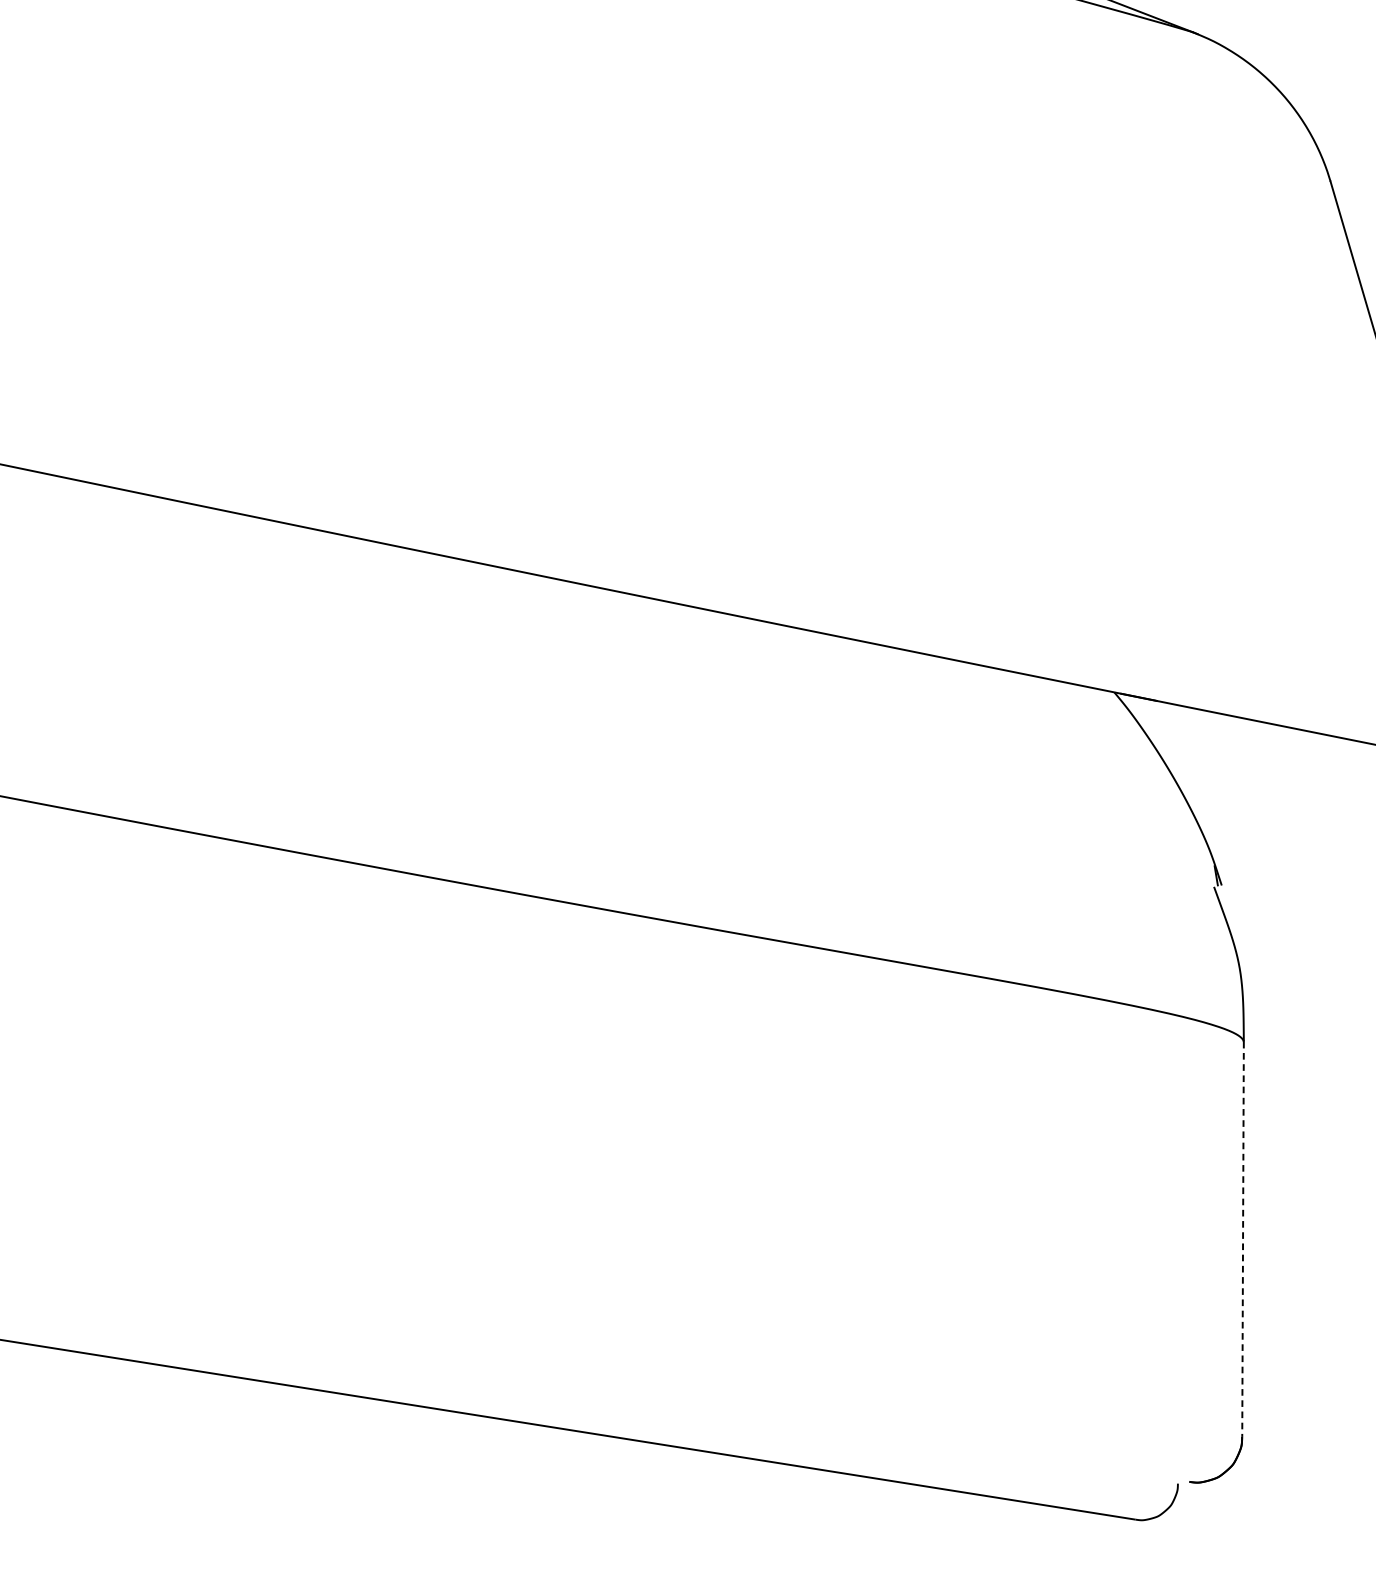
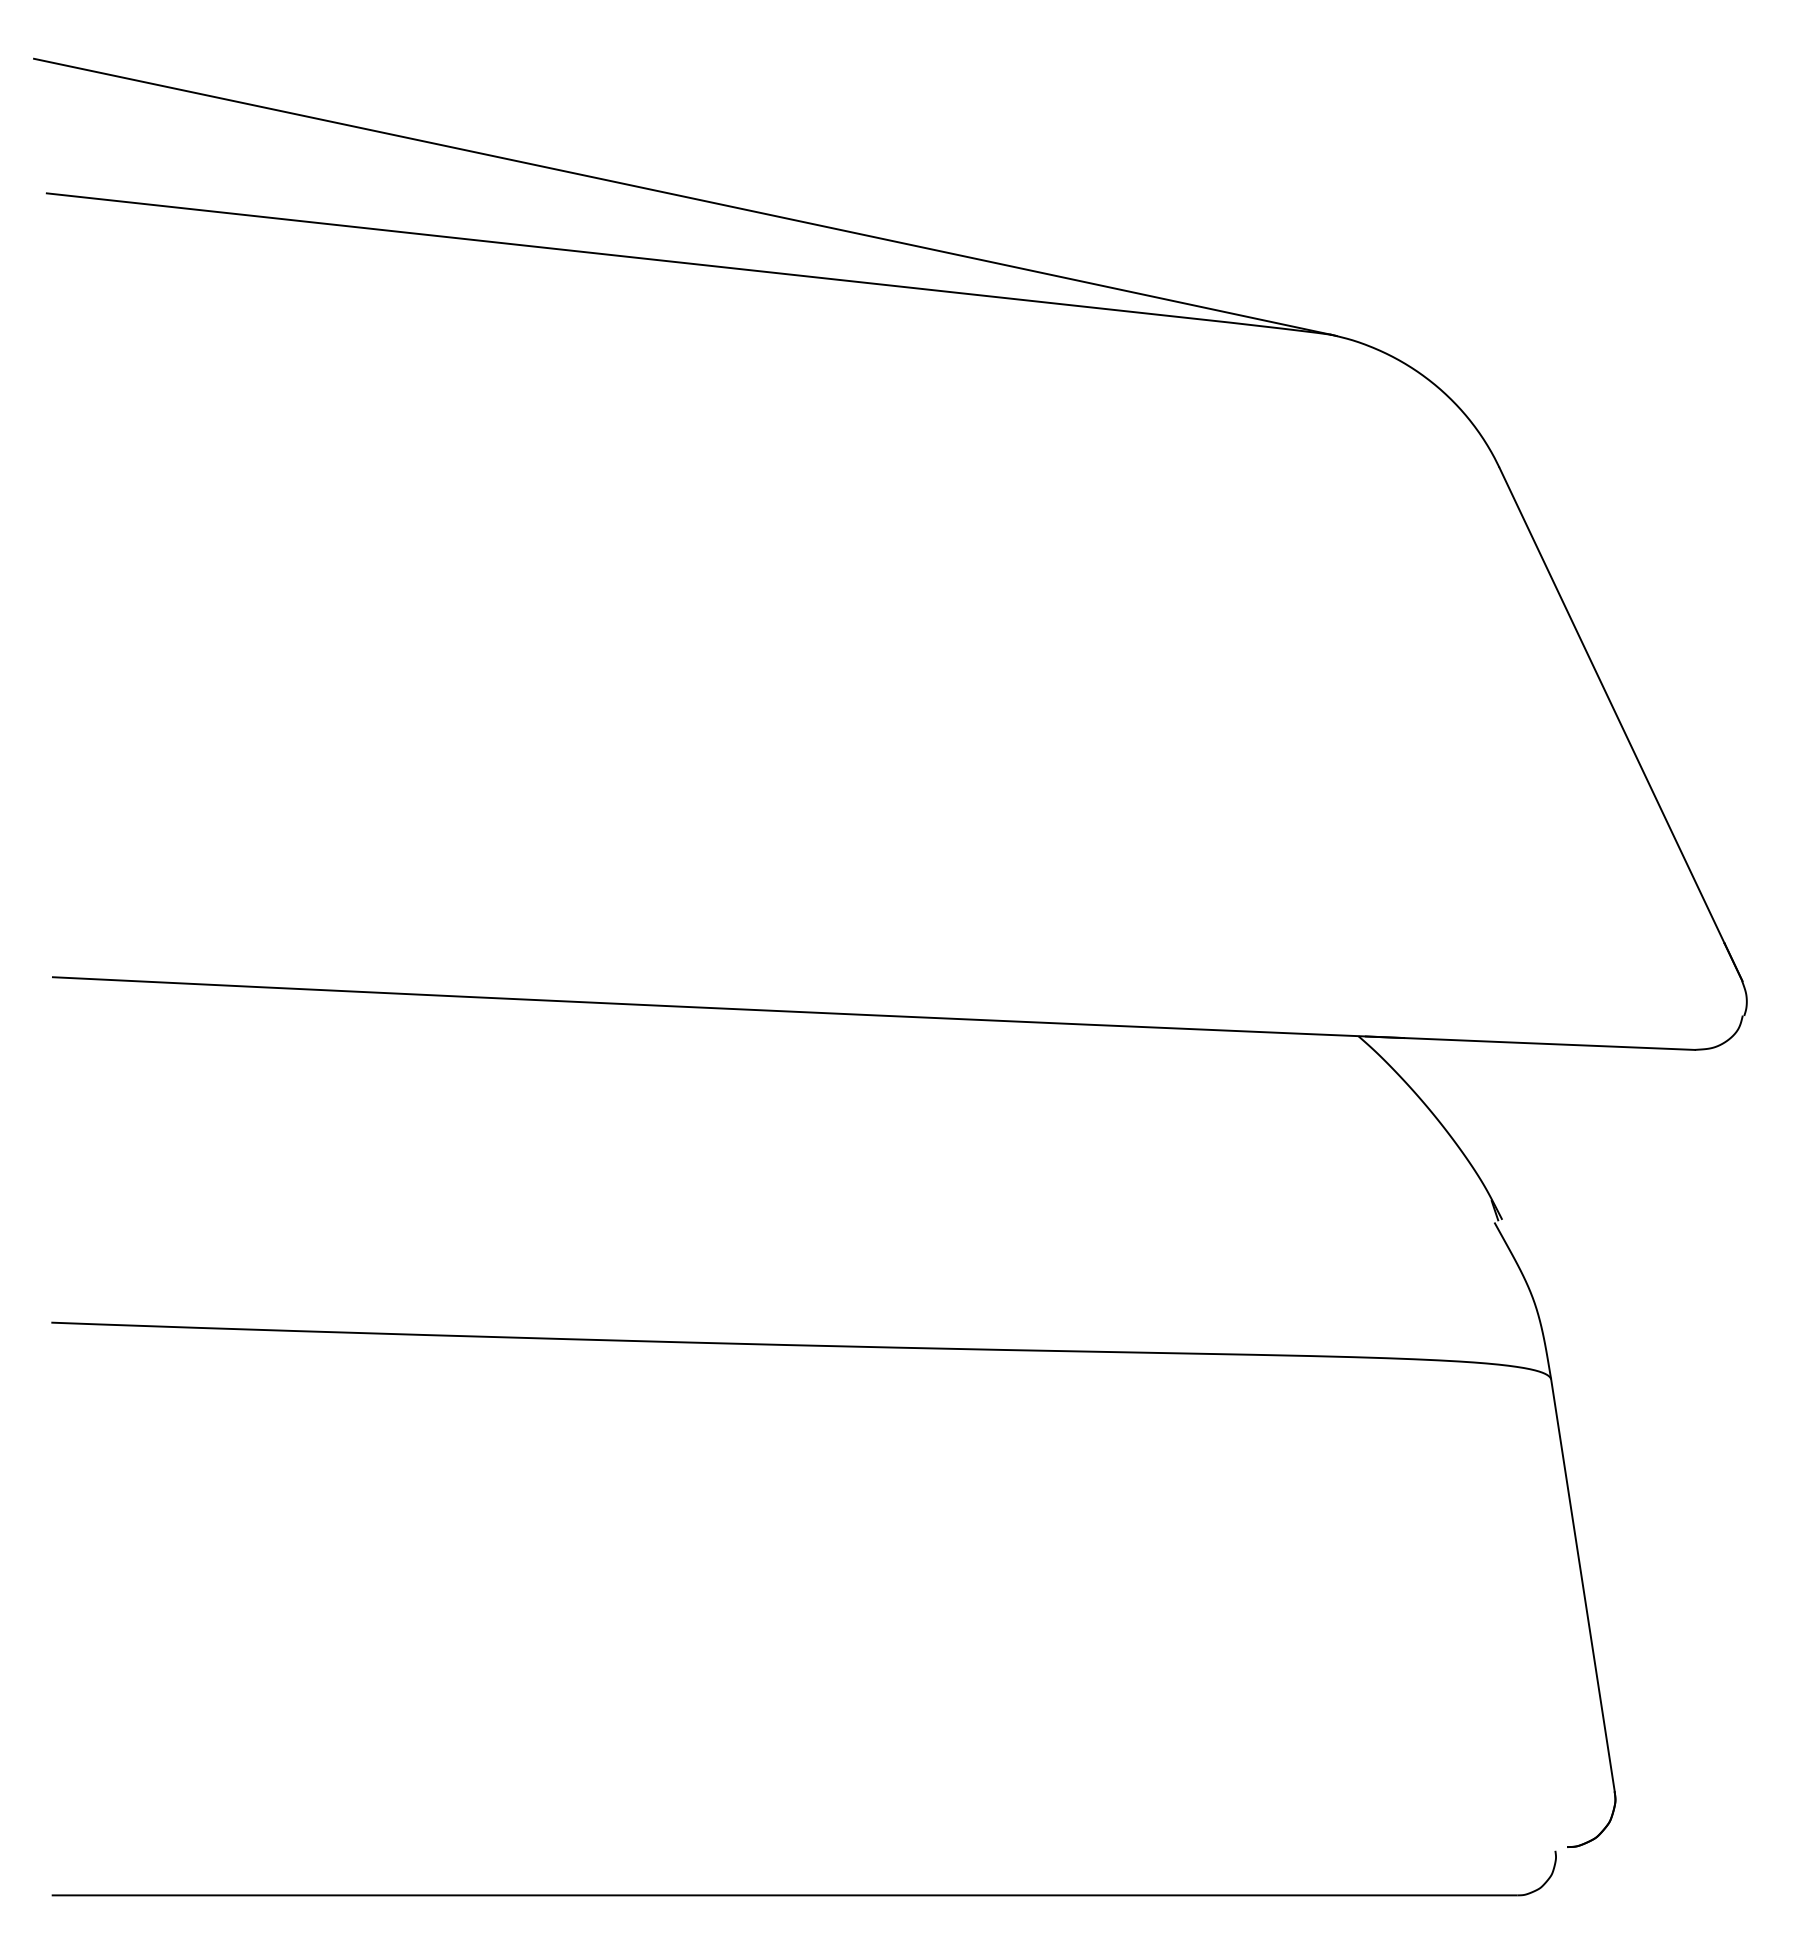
line: (1242, 1239) -> (1582, 1585), dashed -> solid

